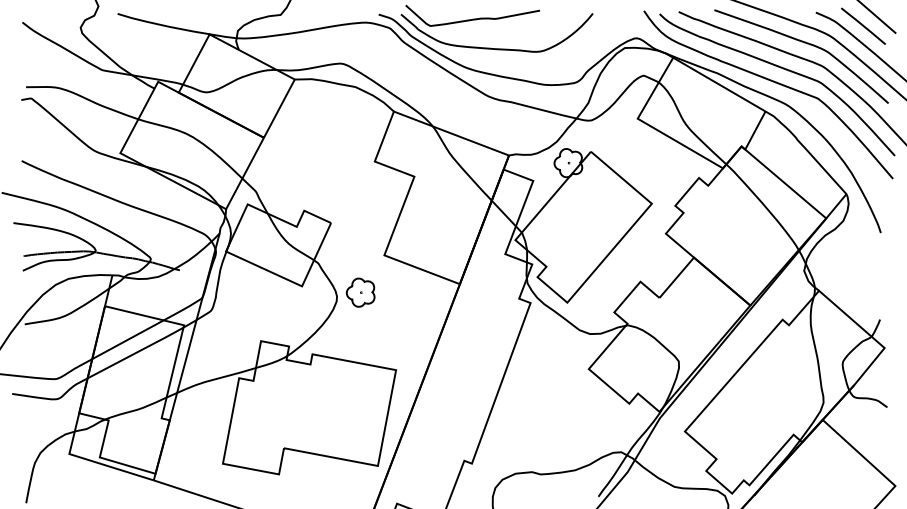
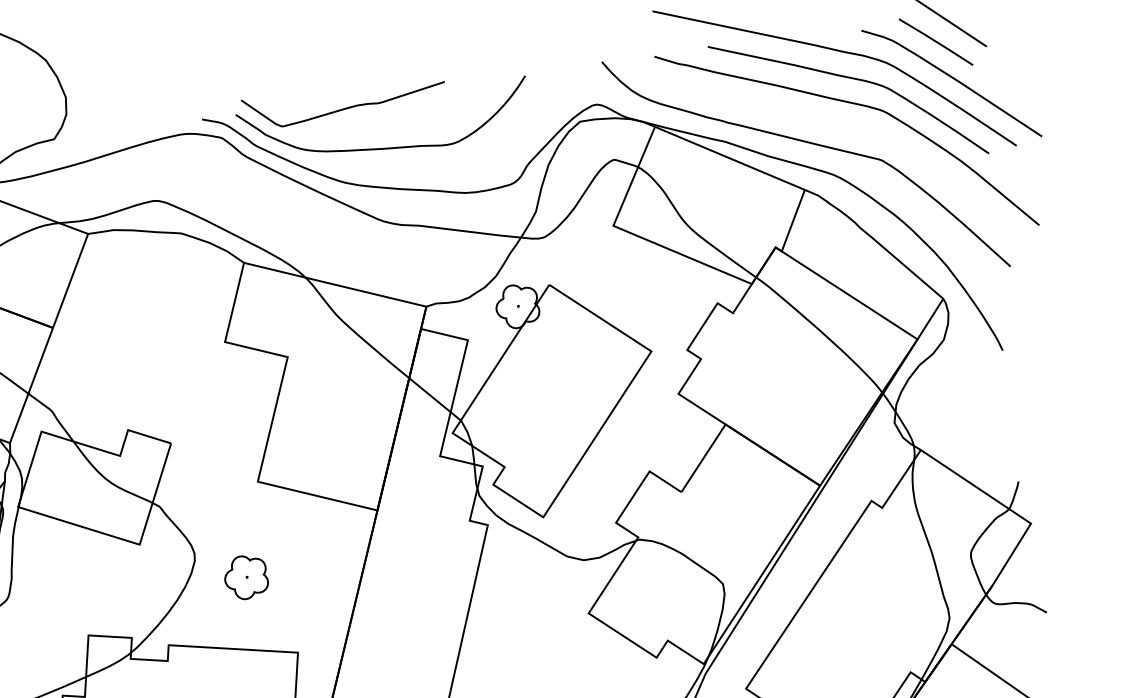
curve: (785, 70) -> (827, 124), removed
part: (360, 292) -> (245, 577), moved

